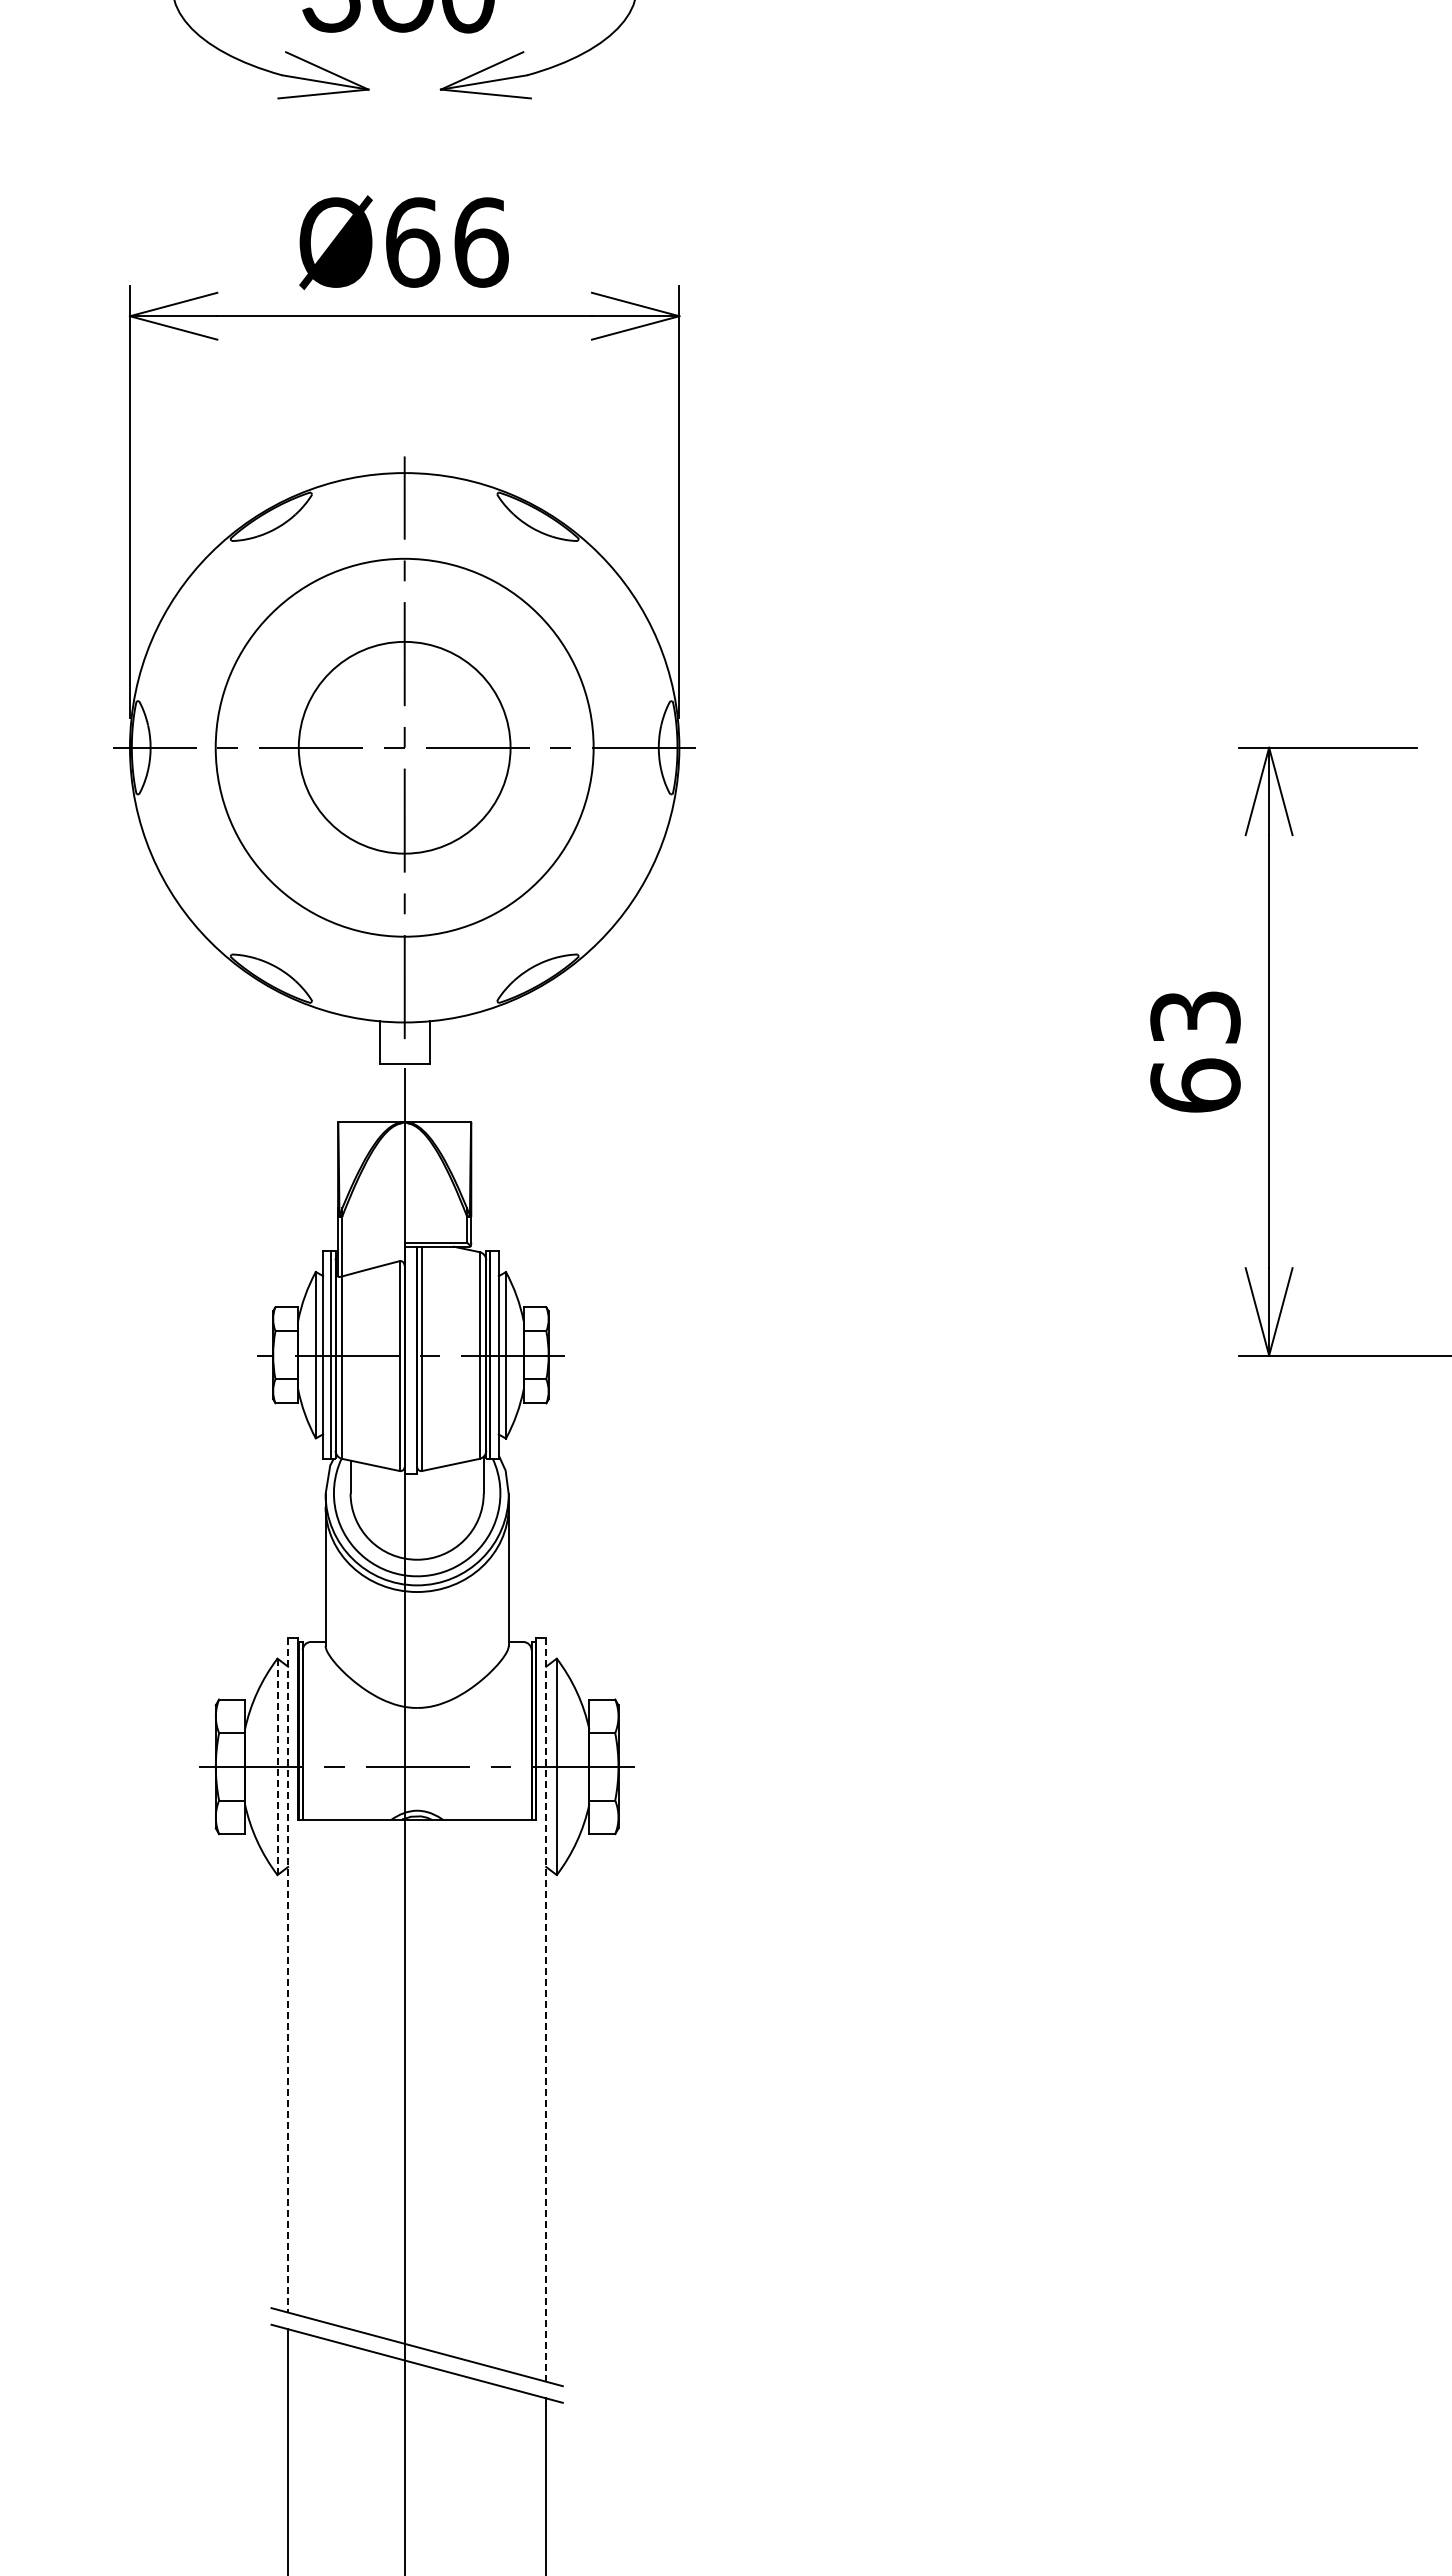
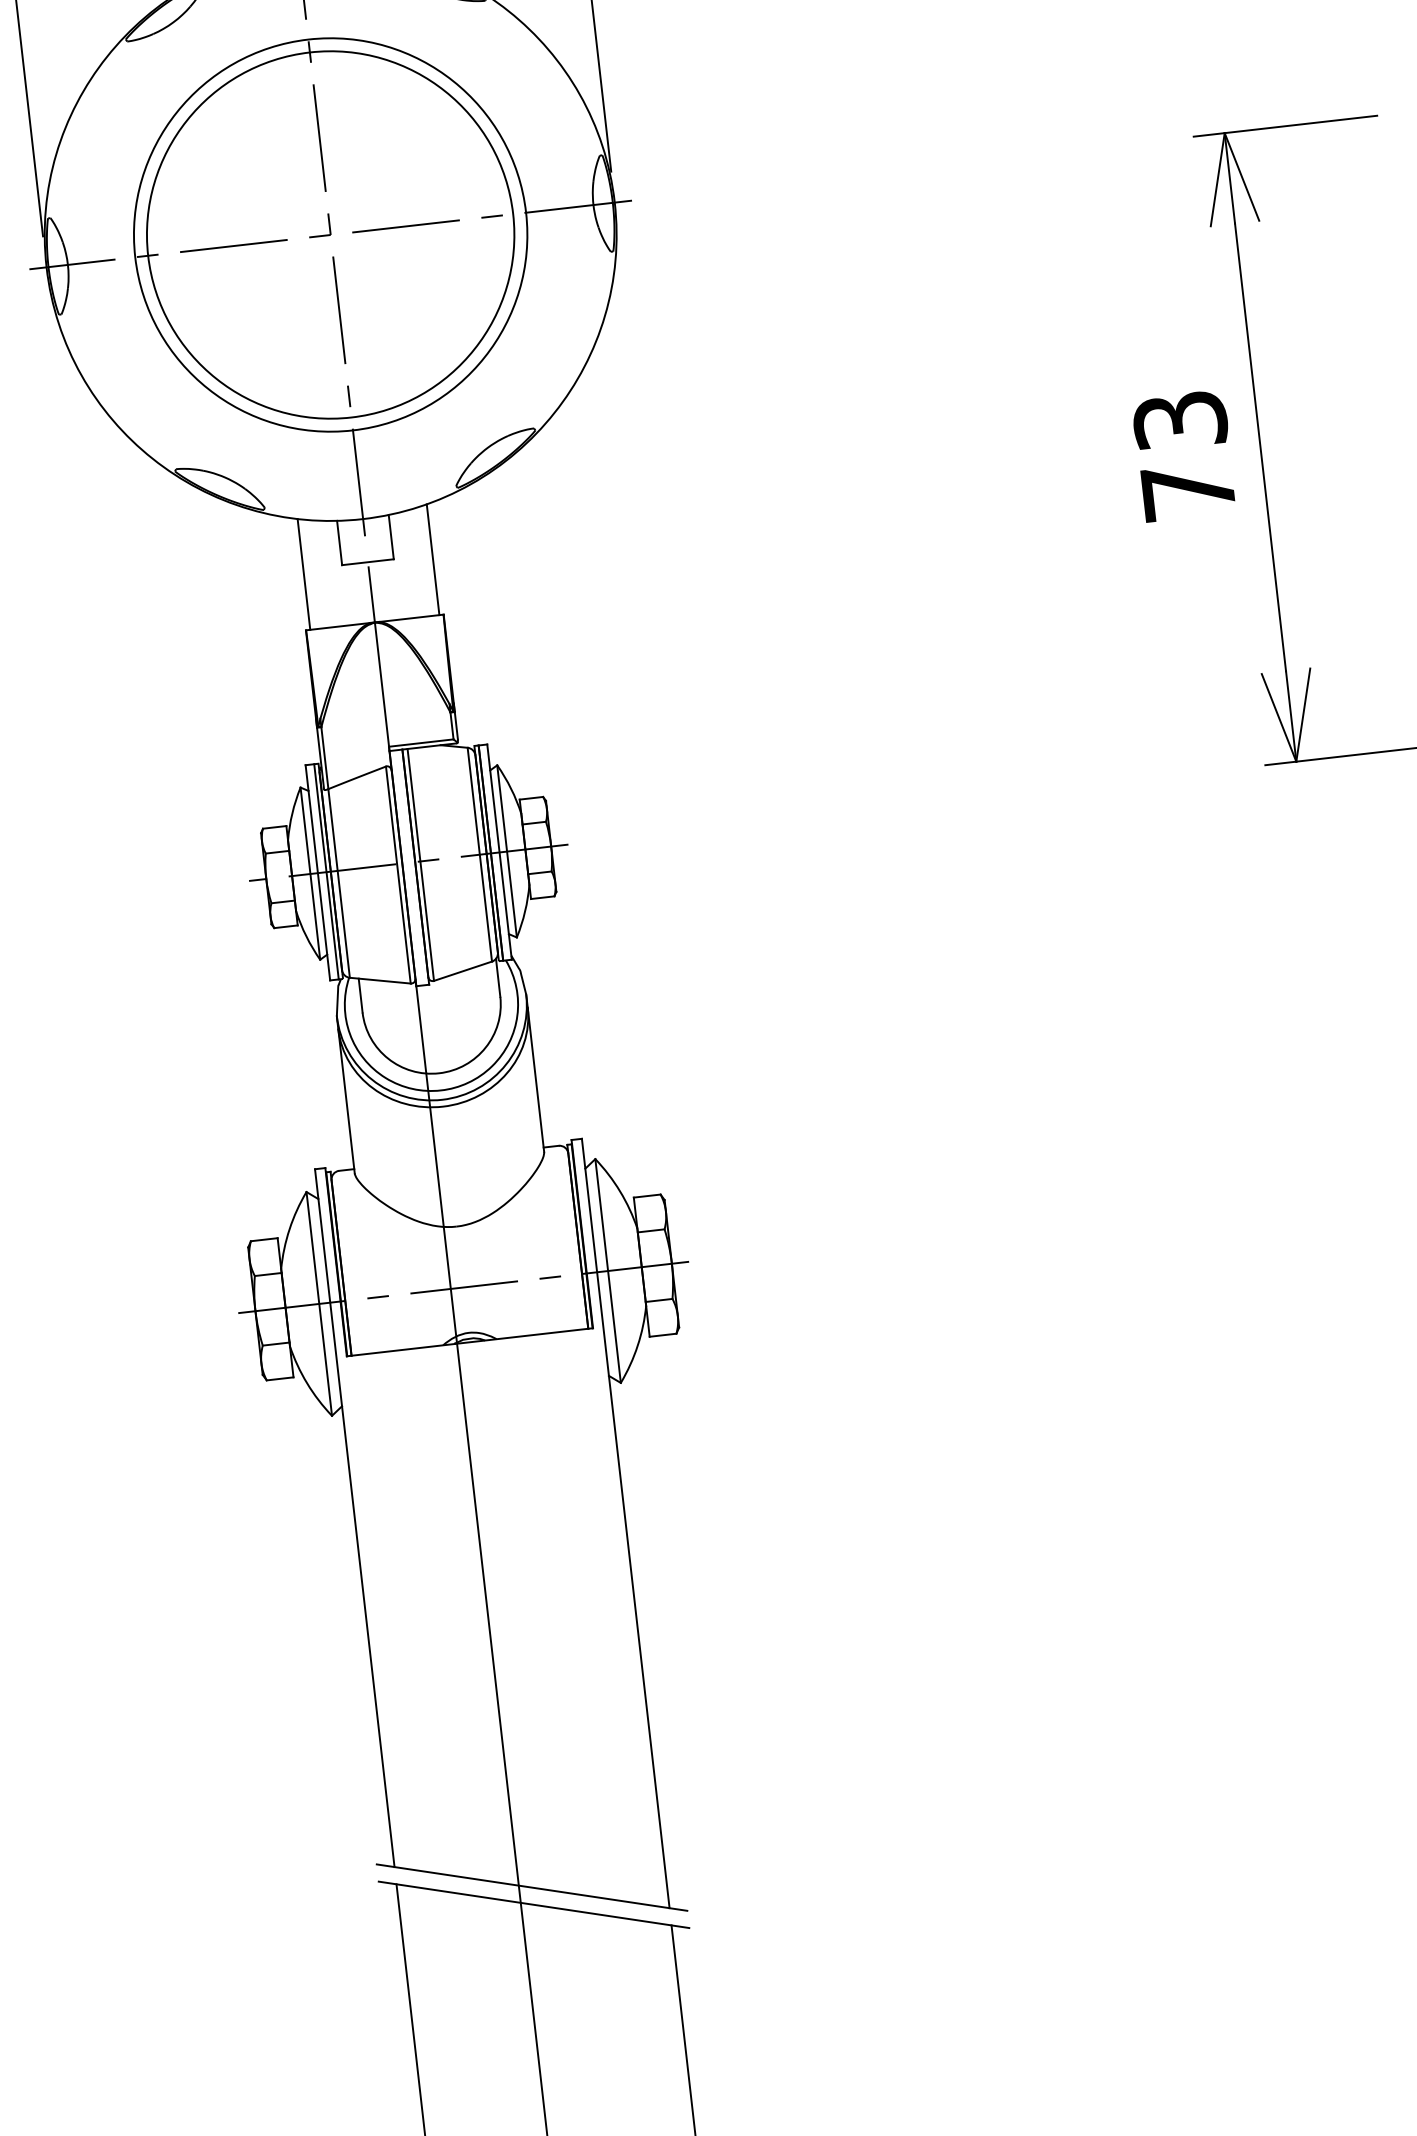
circle: (404, 747) -> (330, 234), size x1.67
line: (342, 1068) -> (304, 574), added
line: (467, 1068) -> (433, 559), added
text: (1195, 1085) -> (1188, 491), 63 -> 73
line: (277, 1767) -> (319, 1304), dashed -> solid
line: (288, 1975) -> (355, 1518), dashed -> solid
line: (546, 2009) -> (626, 1523), dashed -> solid

